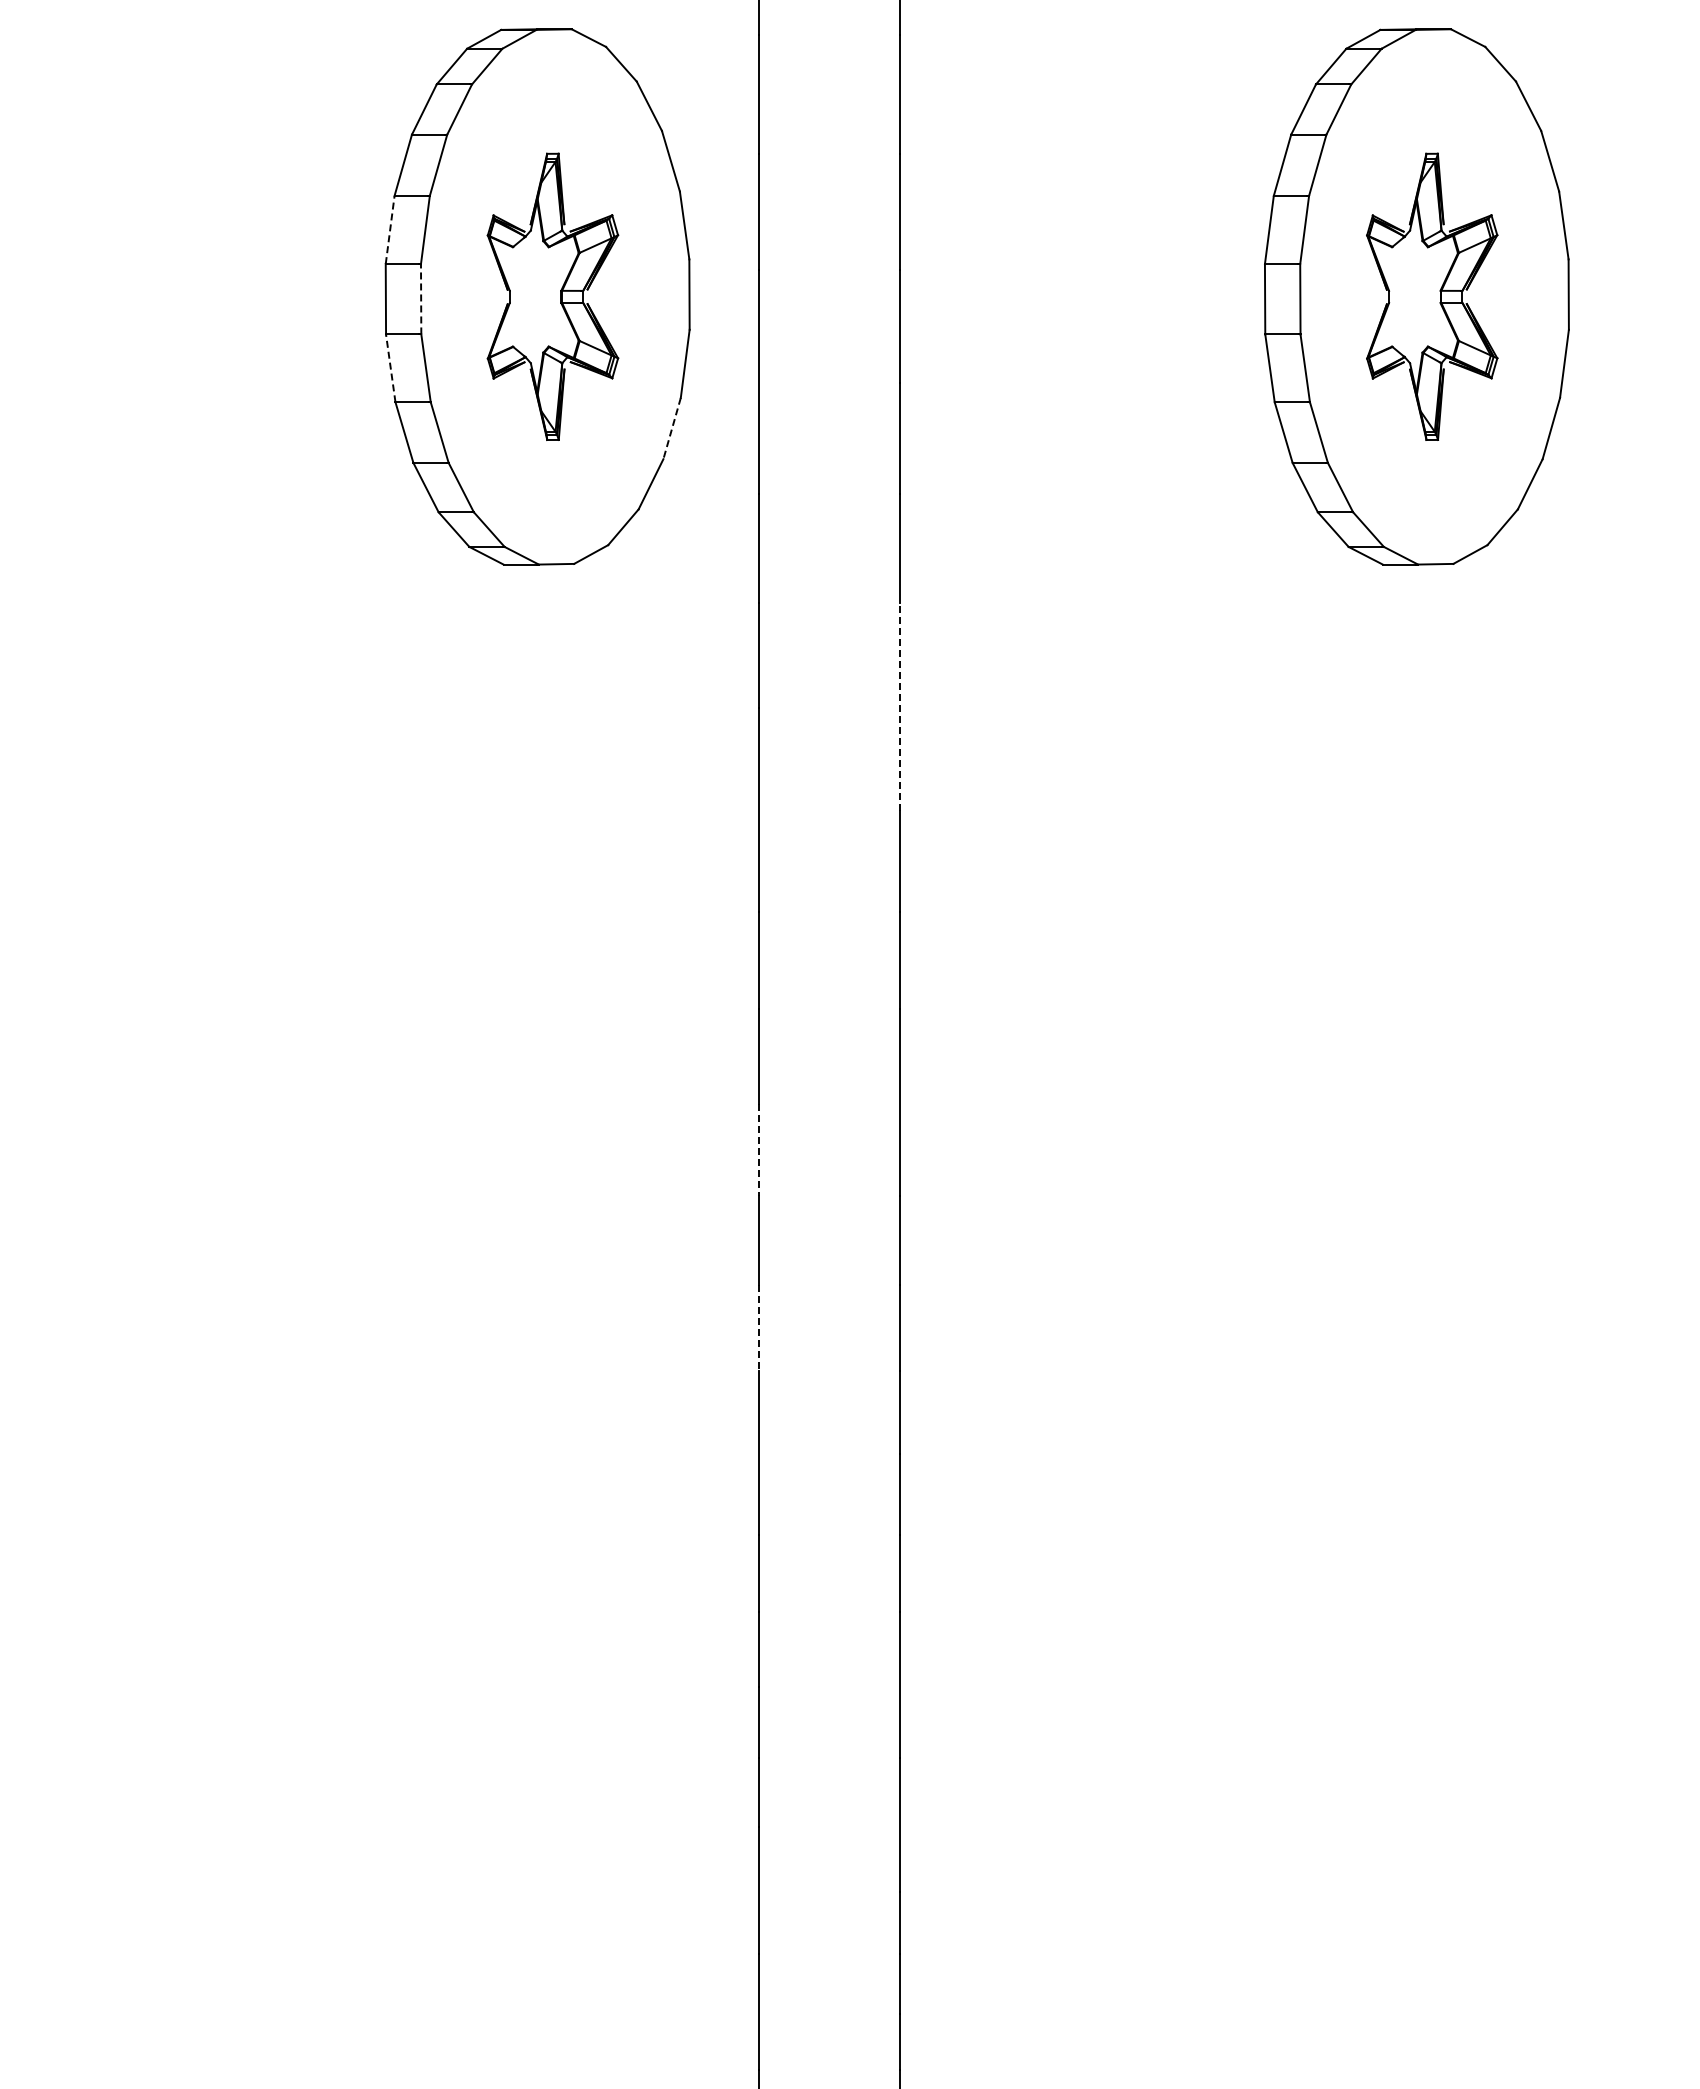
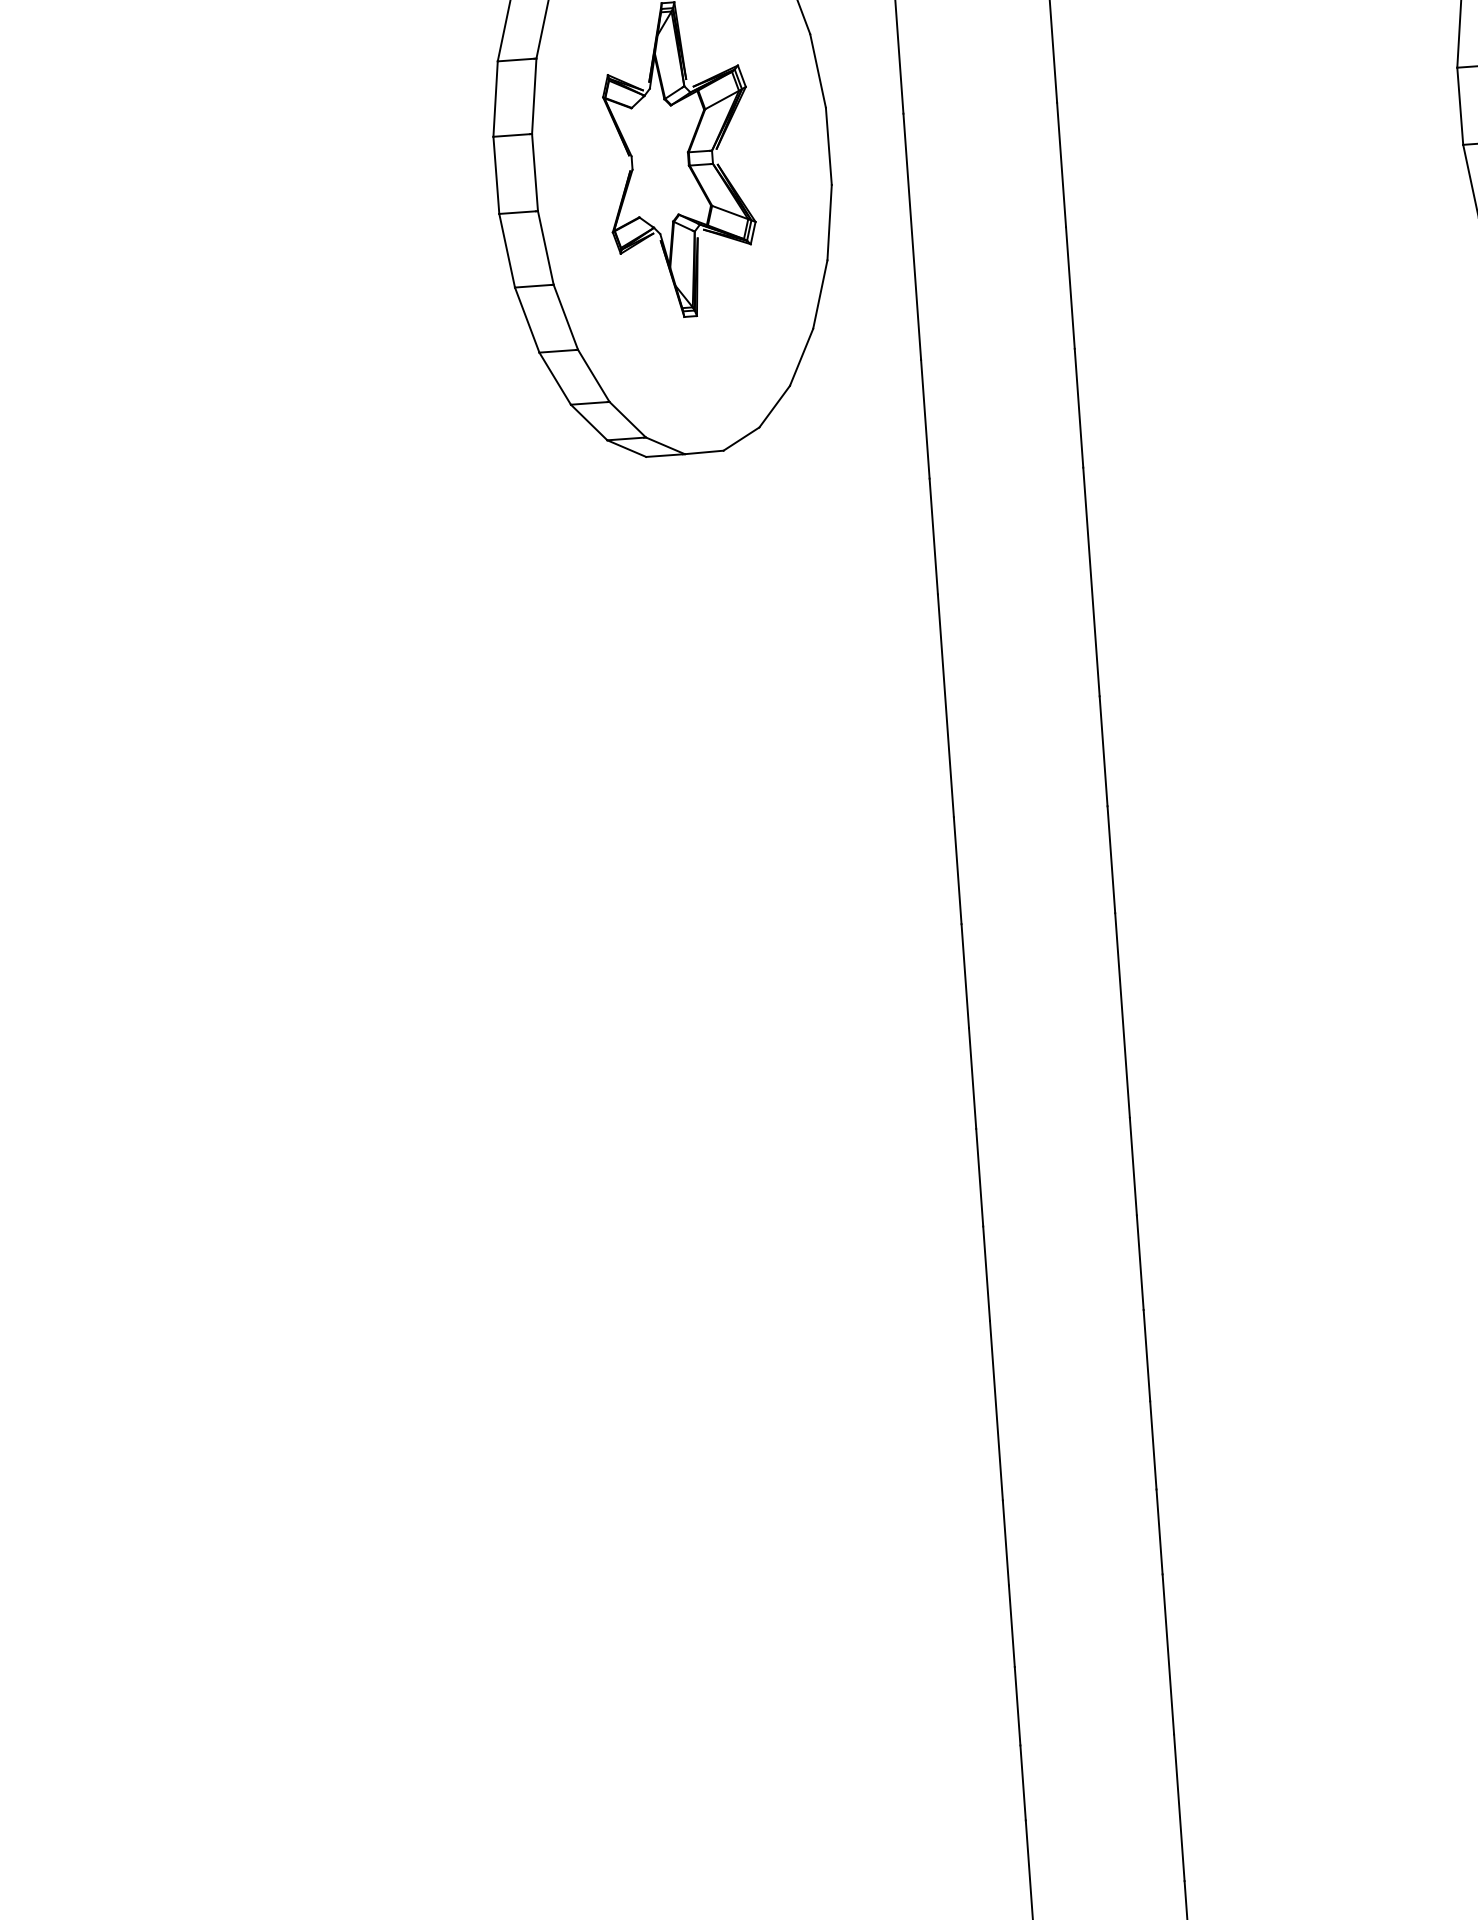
line: (390, 229) -> (495, 98), dashed -> solid
line: (421, 298) -> (535, 171), dashed -> solid
line: (390, 367) -> (506, 249), dashed -> solid
line: (672, 428) -> (820, 294), dashed -> solid
line: (899, 706) -> (1091, 581), dashed -> solid
line: (759, 1149) -> (972, 1078), dashed -> solid
line: (759, 1328) -> (986, 1274), dashed -> solid

